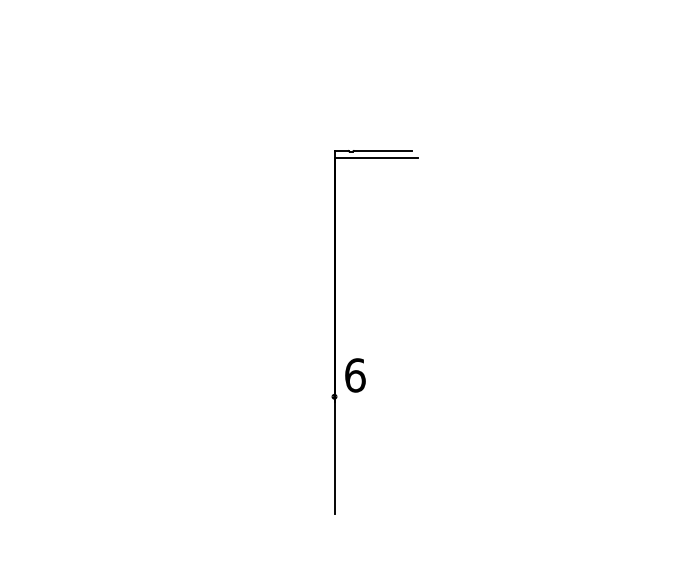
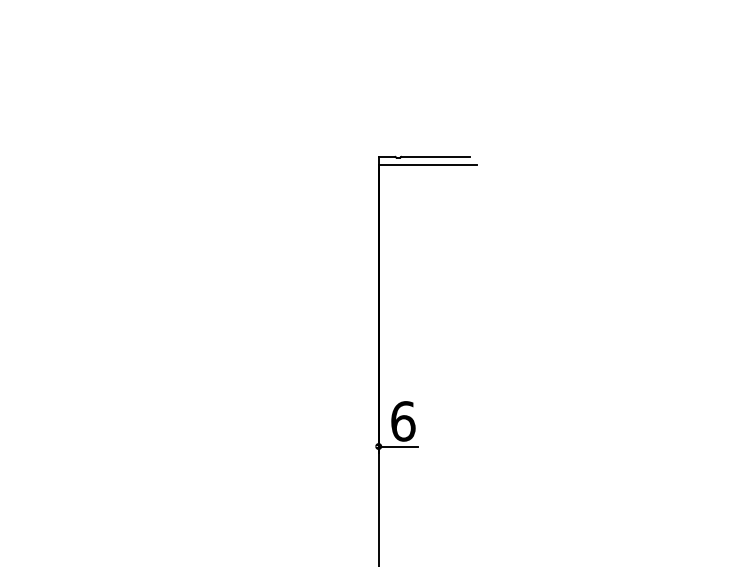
line: (350, 396) -> (397, 446), added

